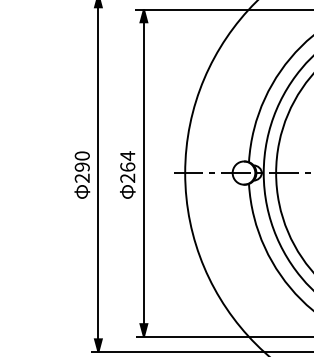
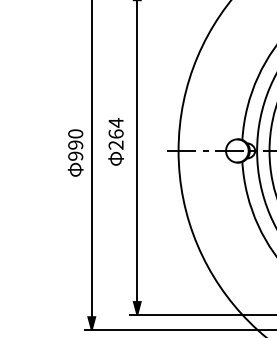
text: (127, 174) -> (115, 141), moved
text: (82, 177) -> (75, 155), 290 -> 990

